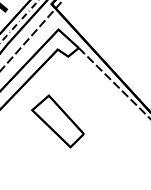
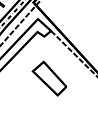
part: (56, 121) -> (48, 78), moved

